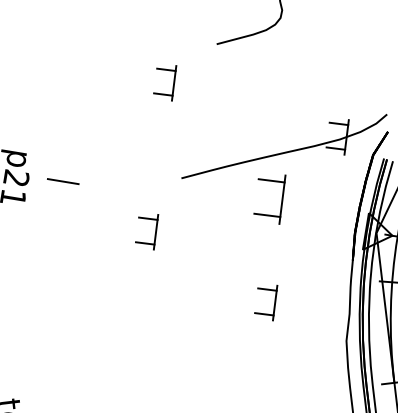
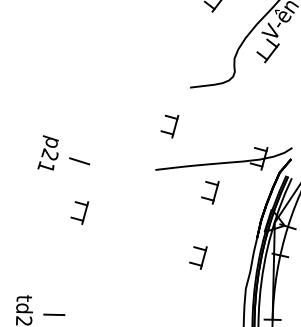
part: (165, 84) -> (169, 126), moved
part: (271, 200) -> (210, 192), size x0.71
part: (147, 232) -> (79, 212), moved

